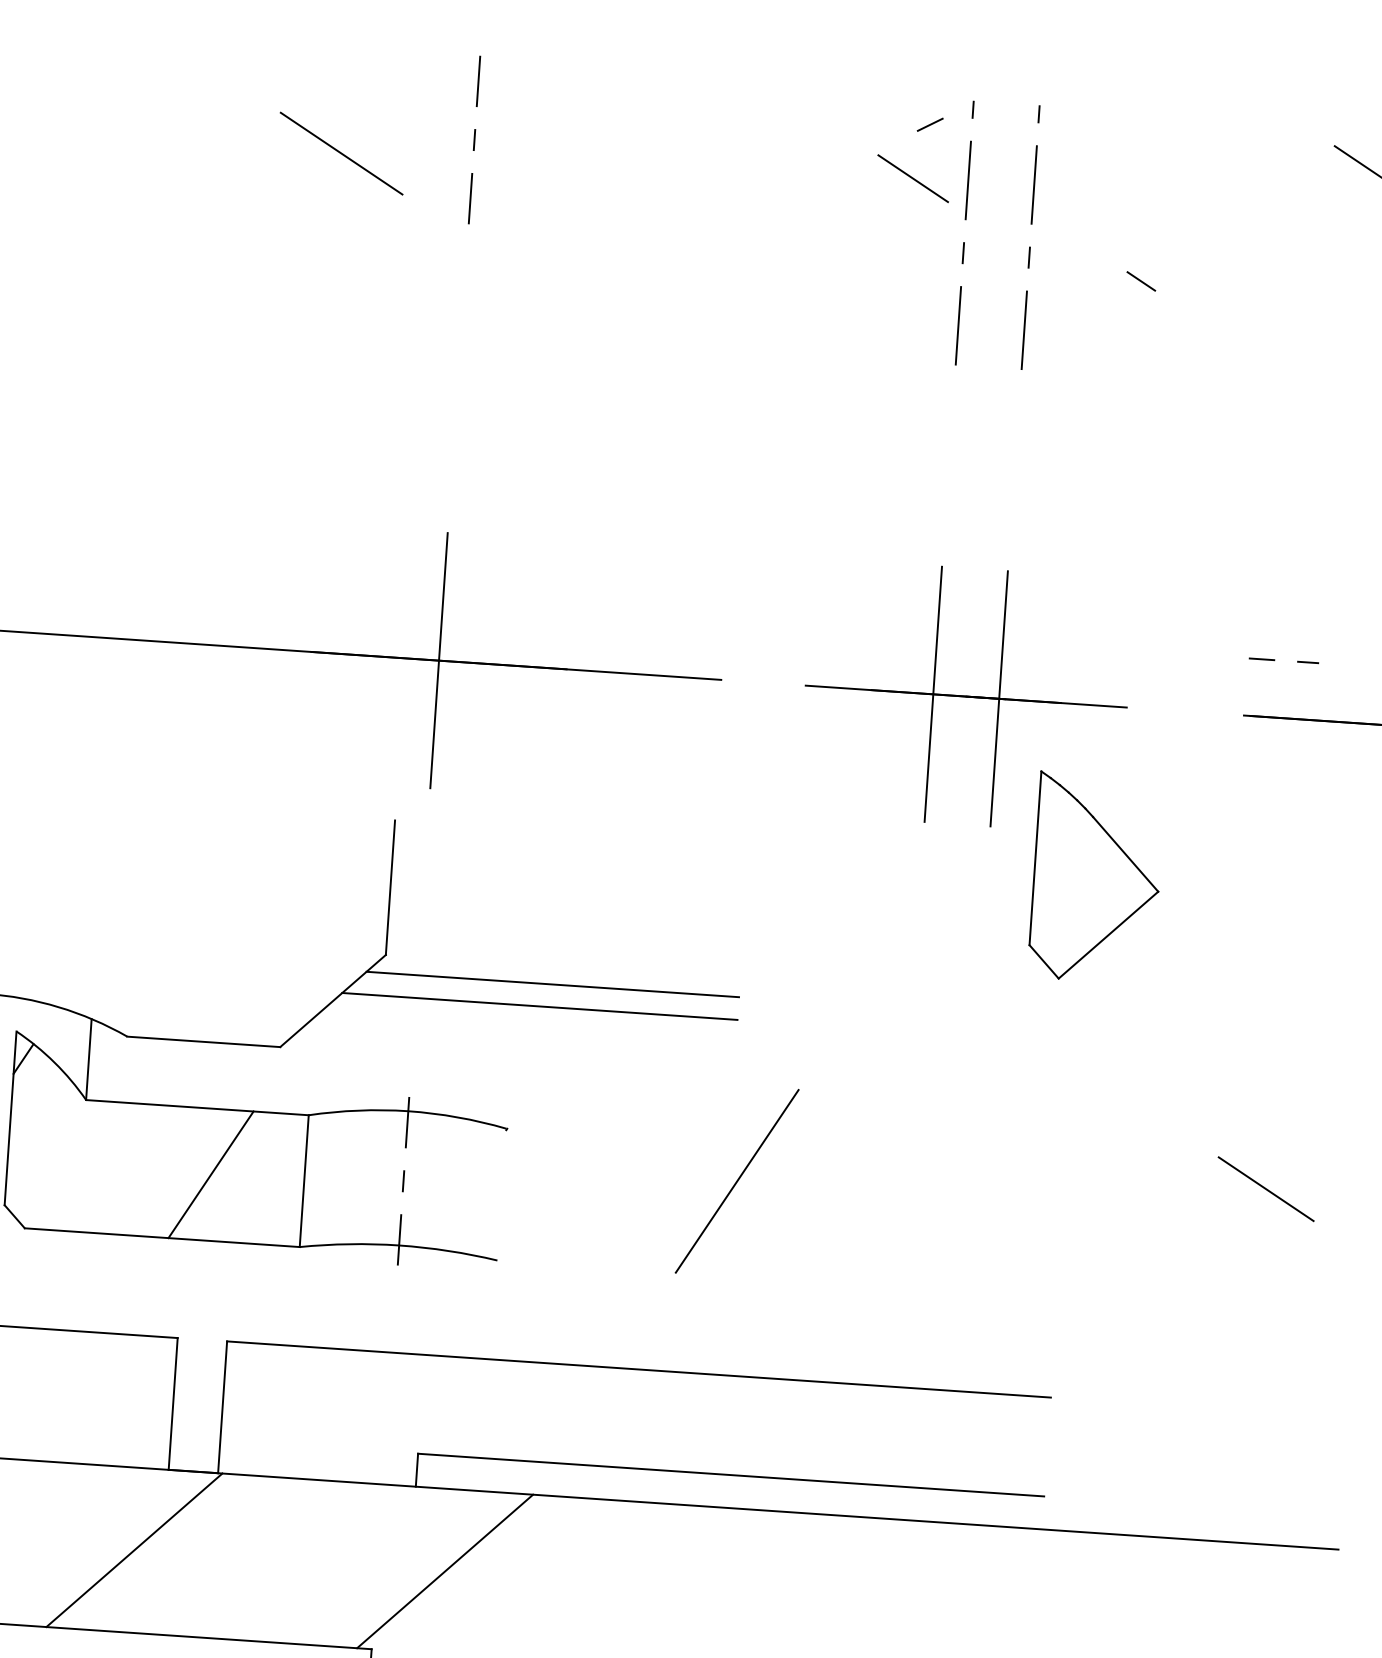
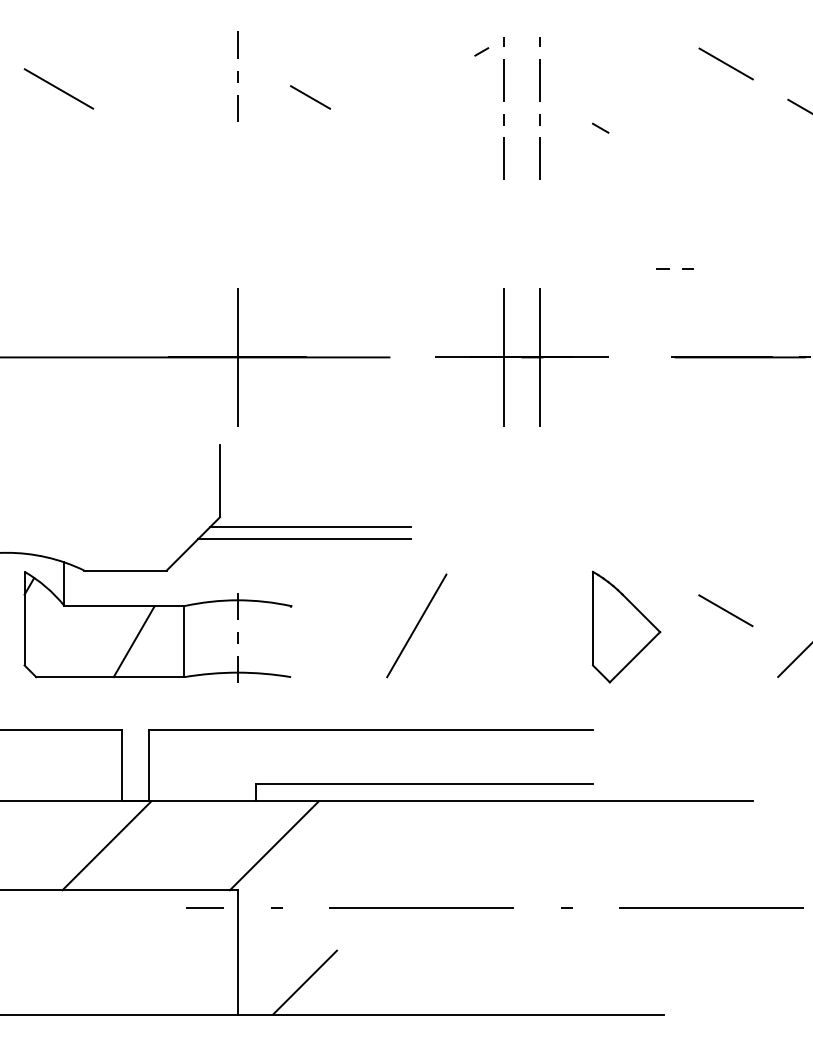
line: (340, 152) -> (58, 88), moved
line: (913, 178) -> (310, 97), moved
line: (1273, 659) -> (669, 268), moved
part: (1096, 877) -> (626, 626), moved
line: (1265, 1188) -> (725, 610), moved

